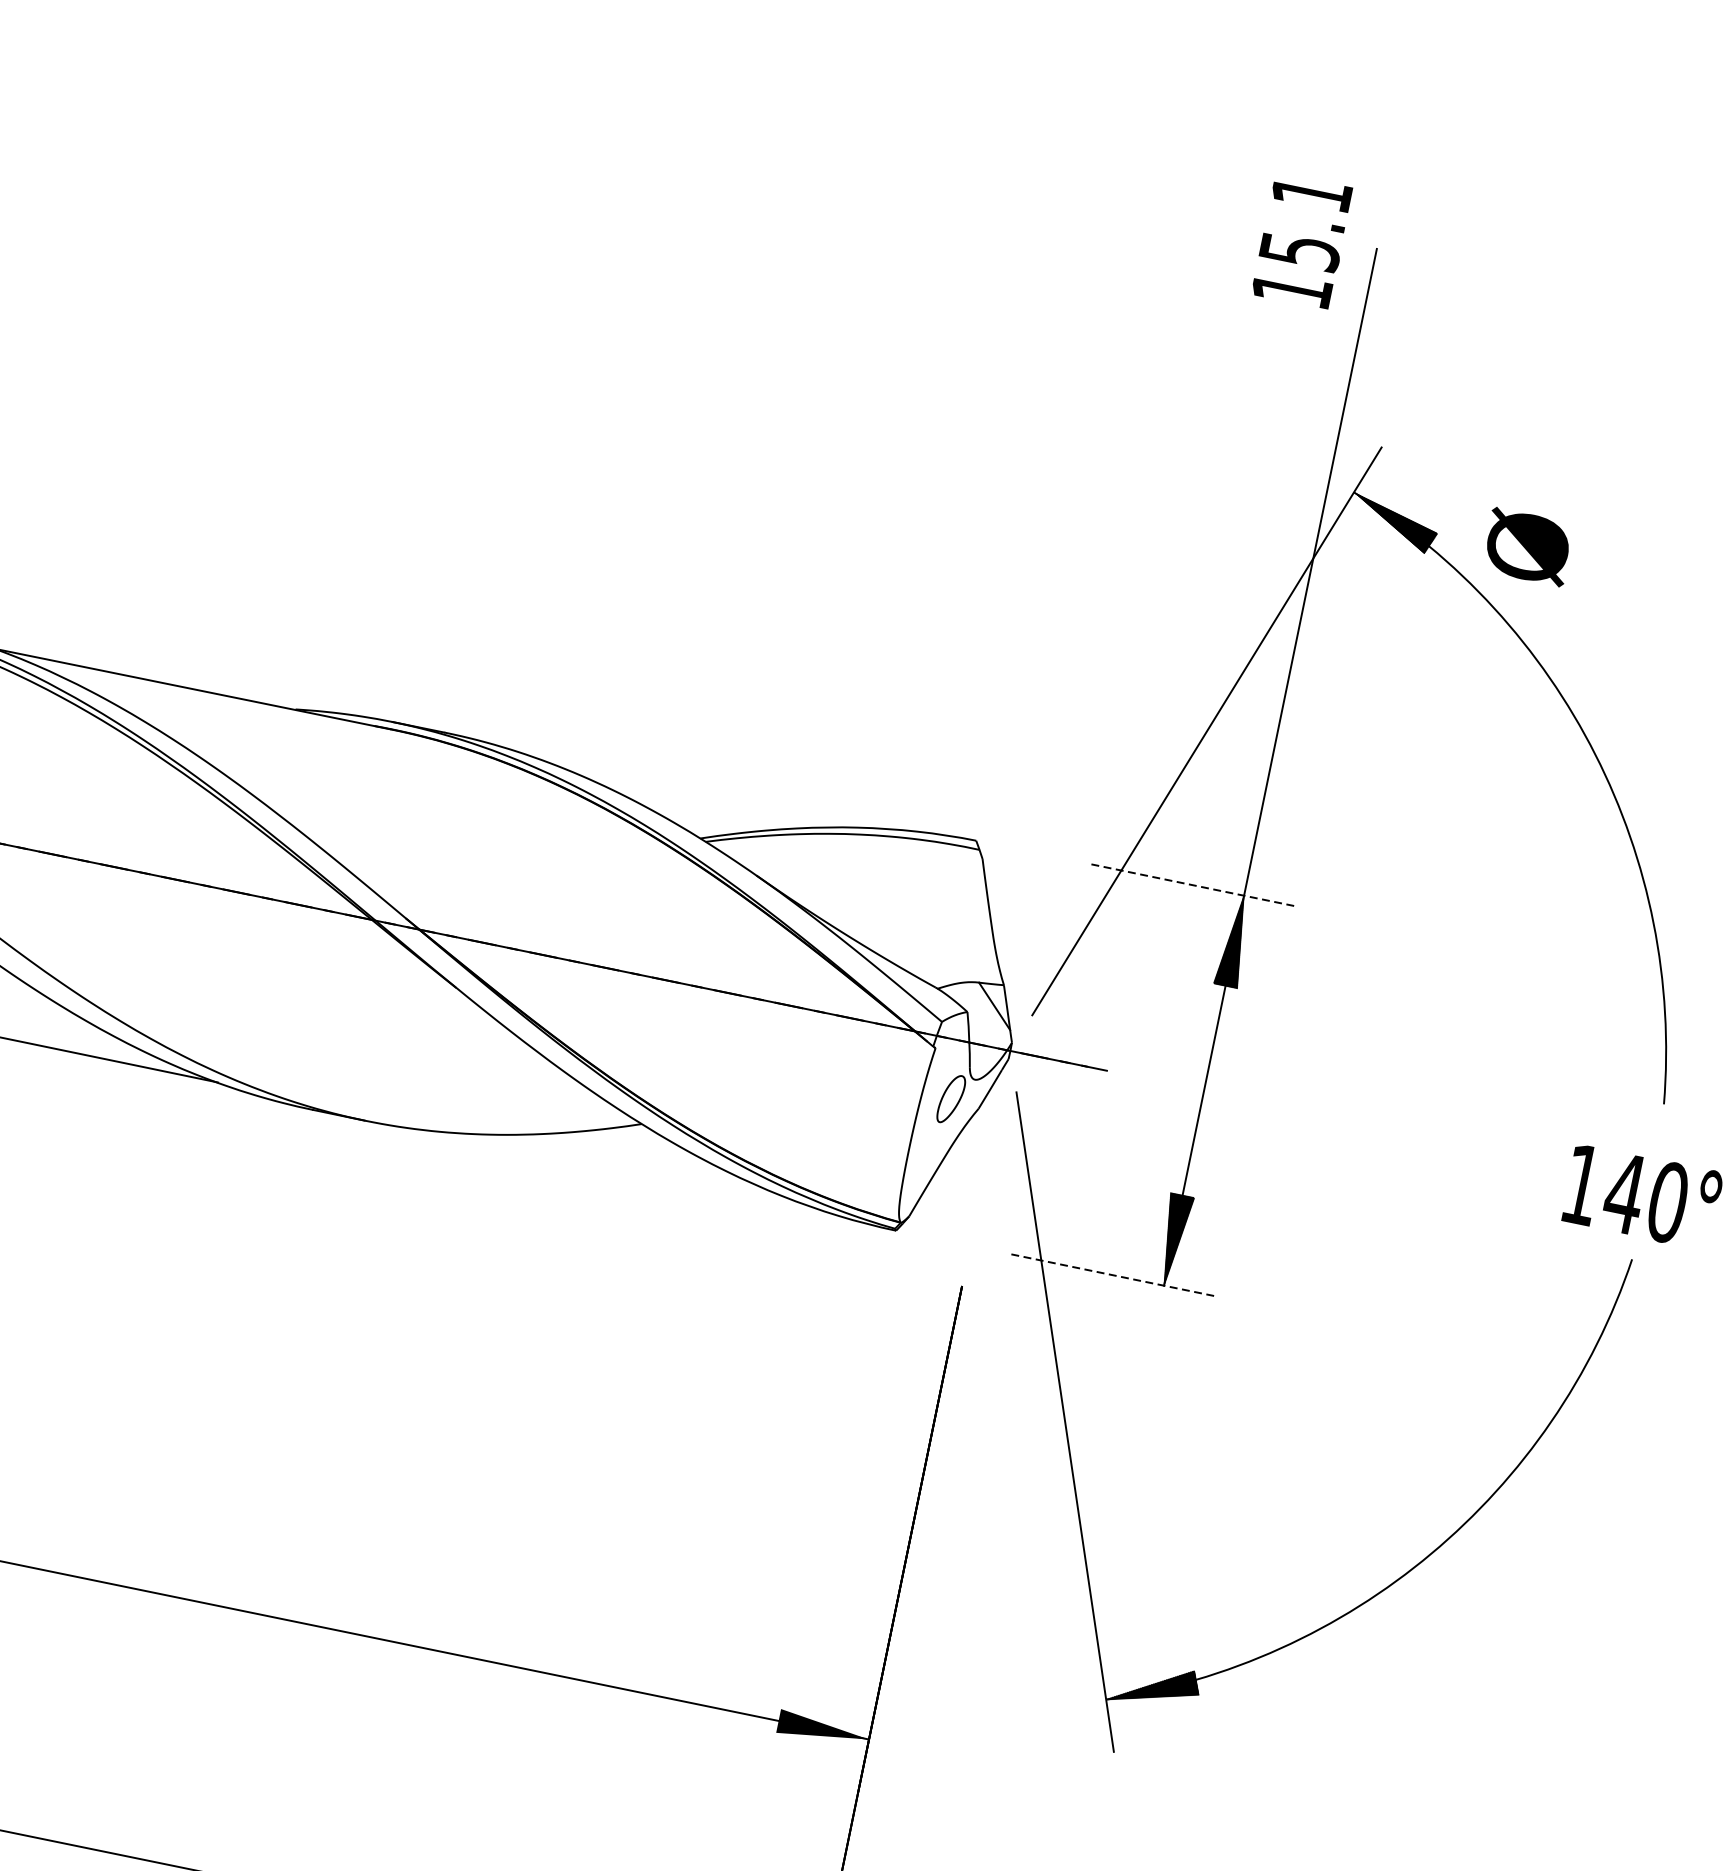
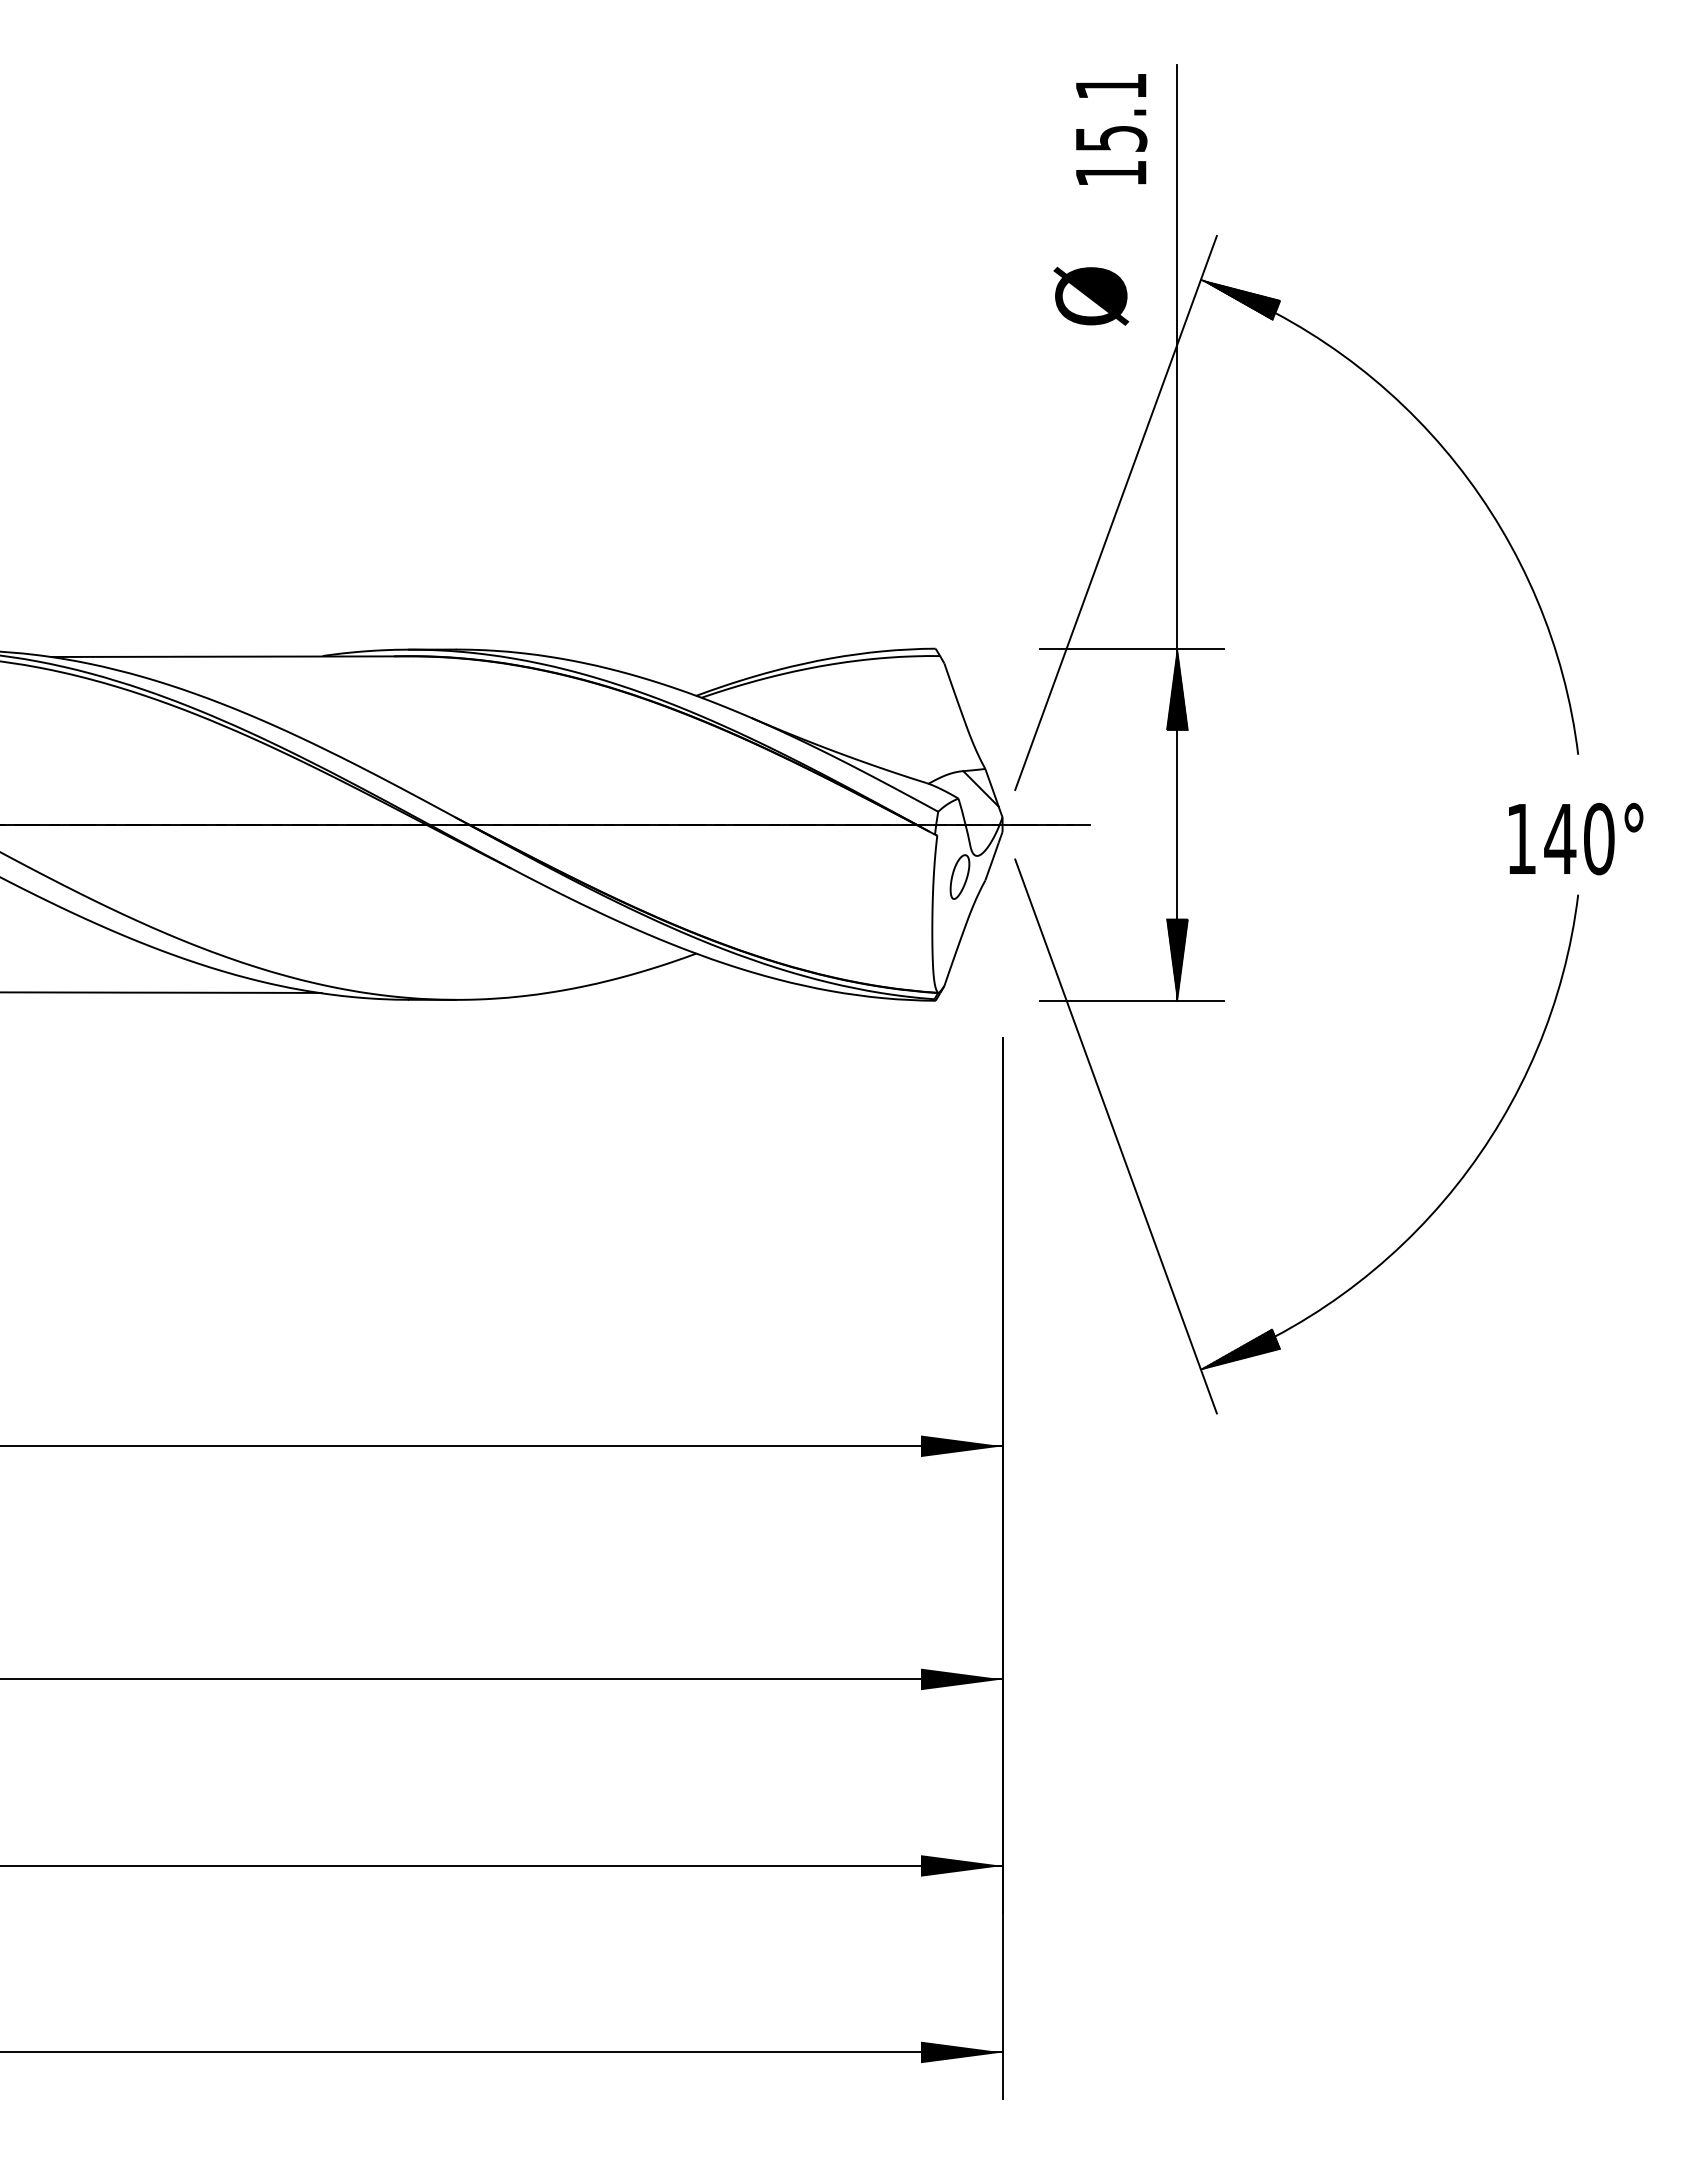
text: (1302, 241) -> (1111, 129), moved
text: (1528, 547) -> (1091, 296), moved
line: (1194, 885) -> (1132, 648), dashed -> solid
line: (1114, 1275) -> (1132, 1000), dashed -> solid

